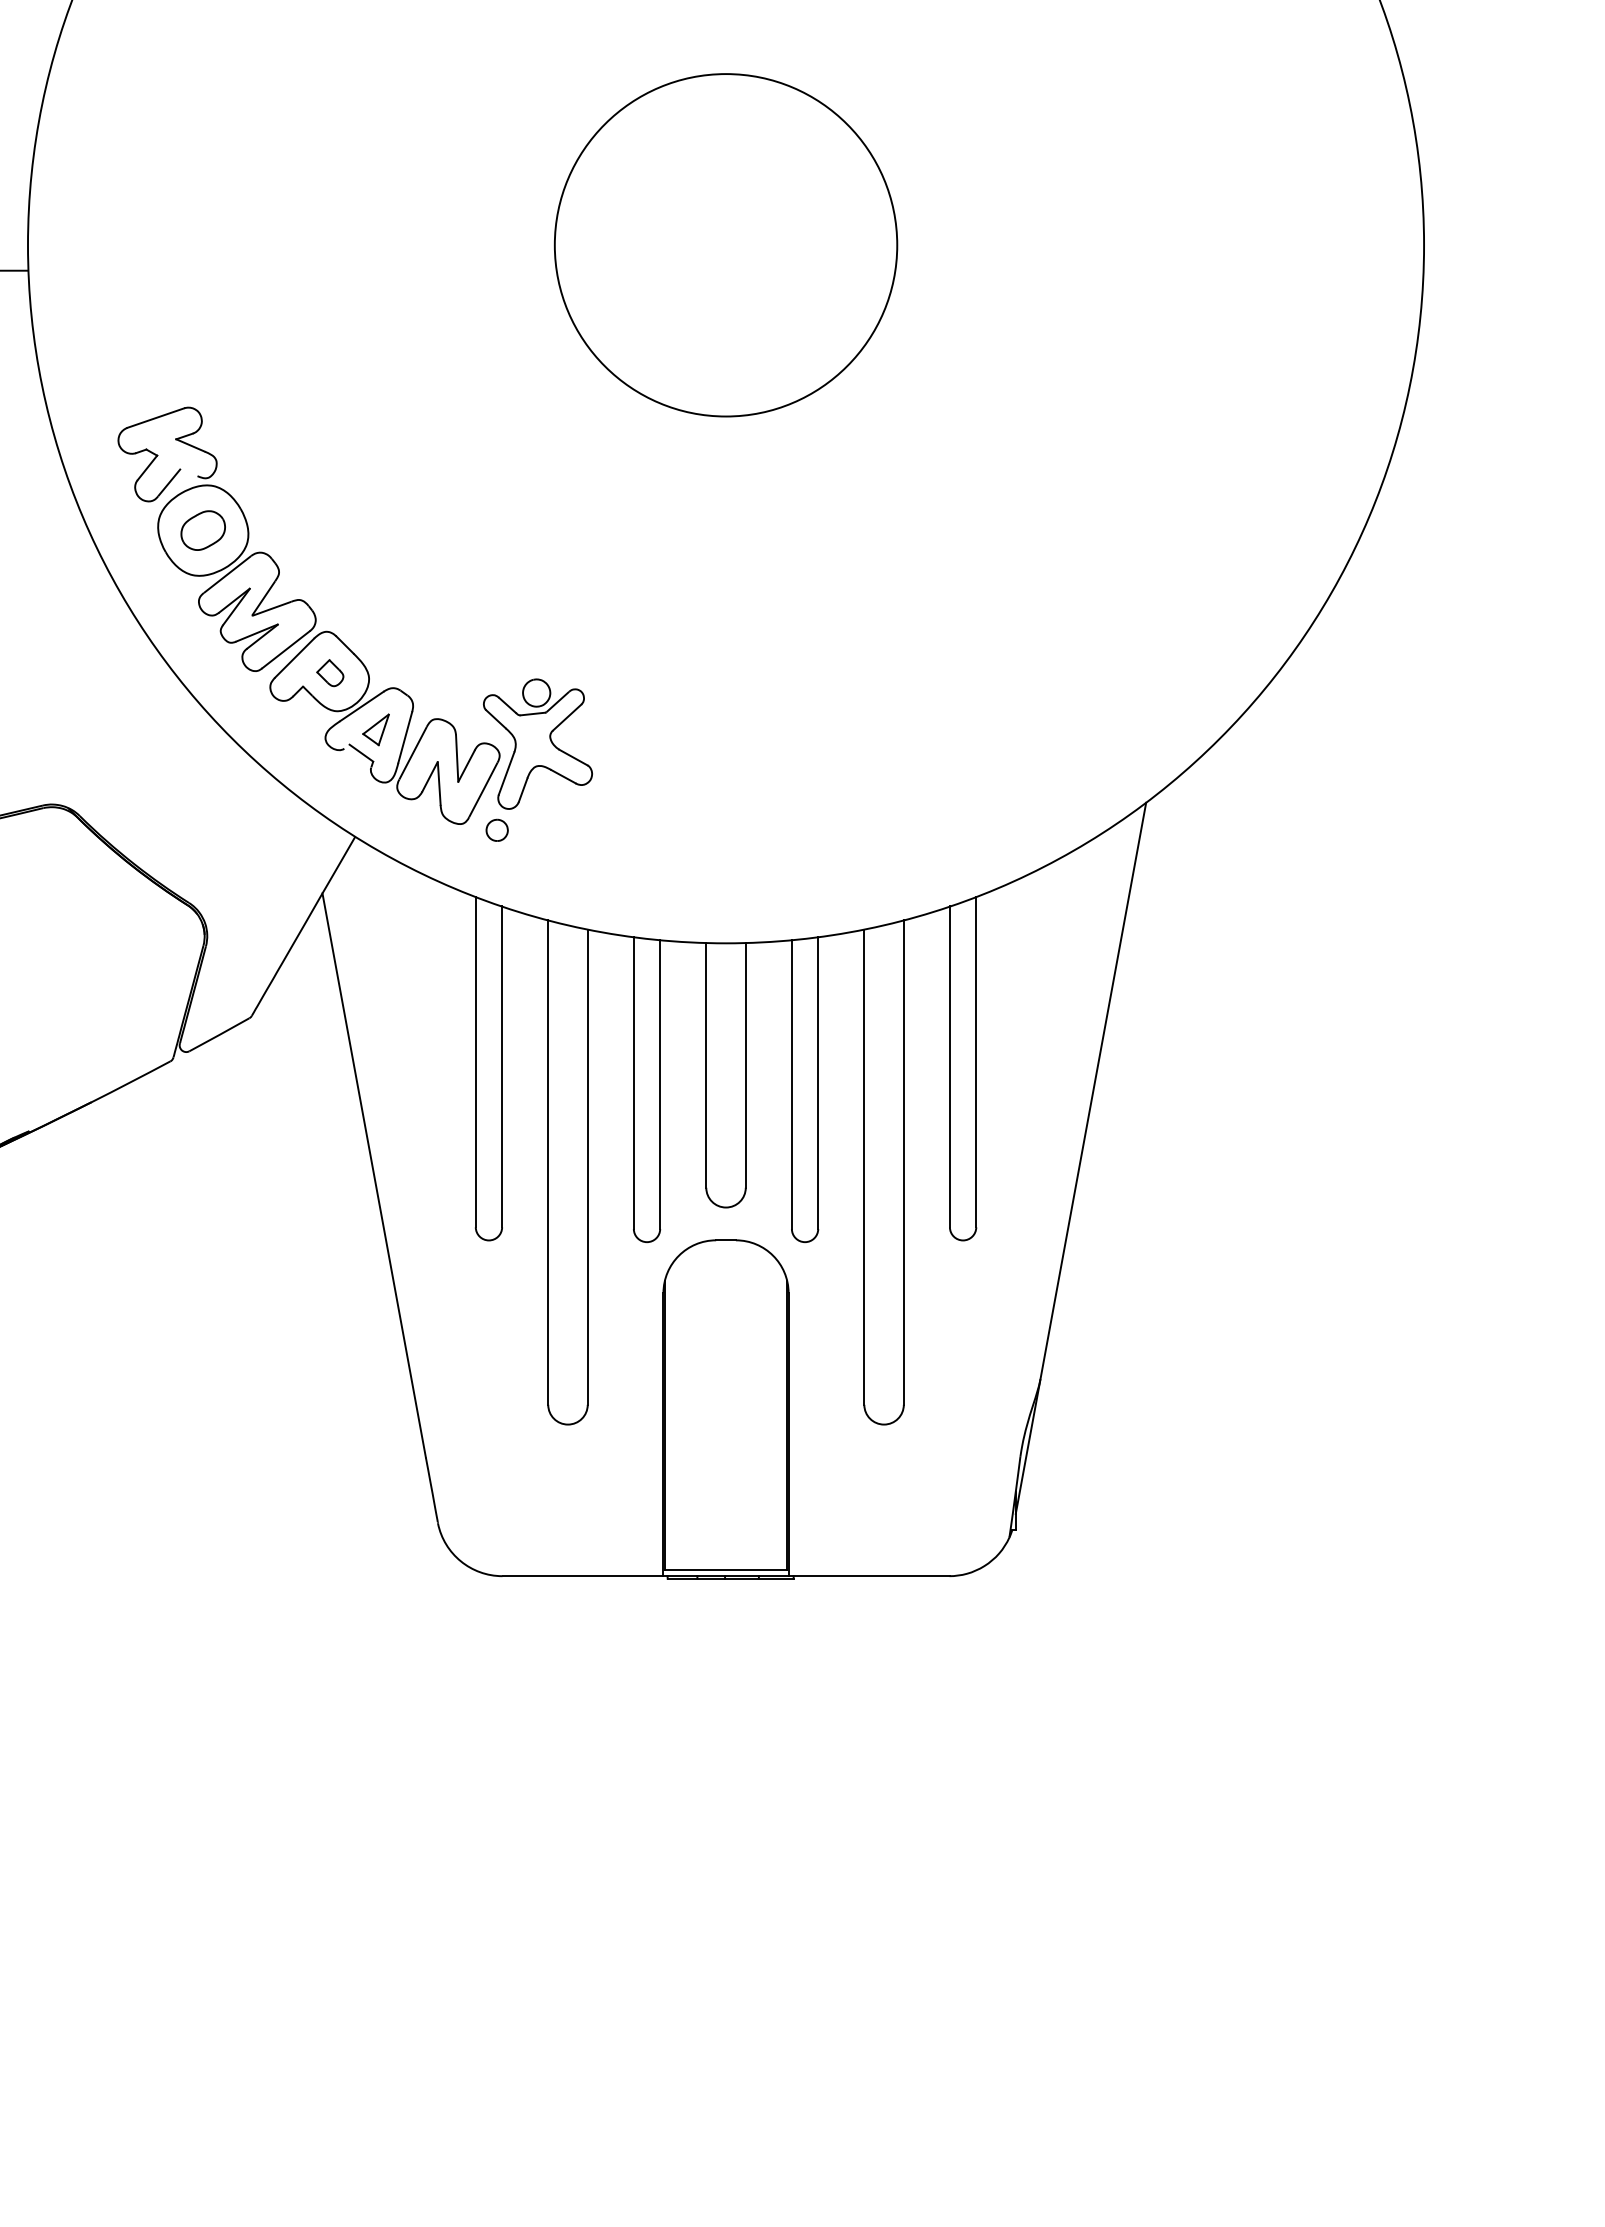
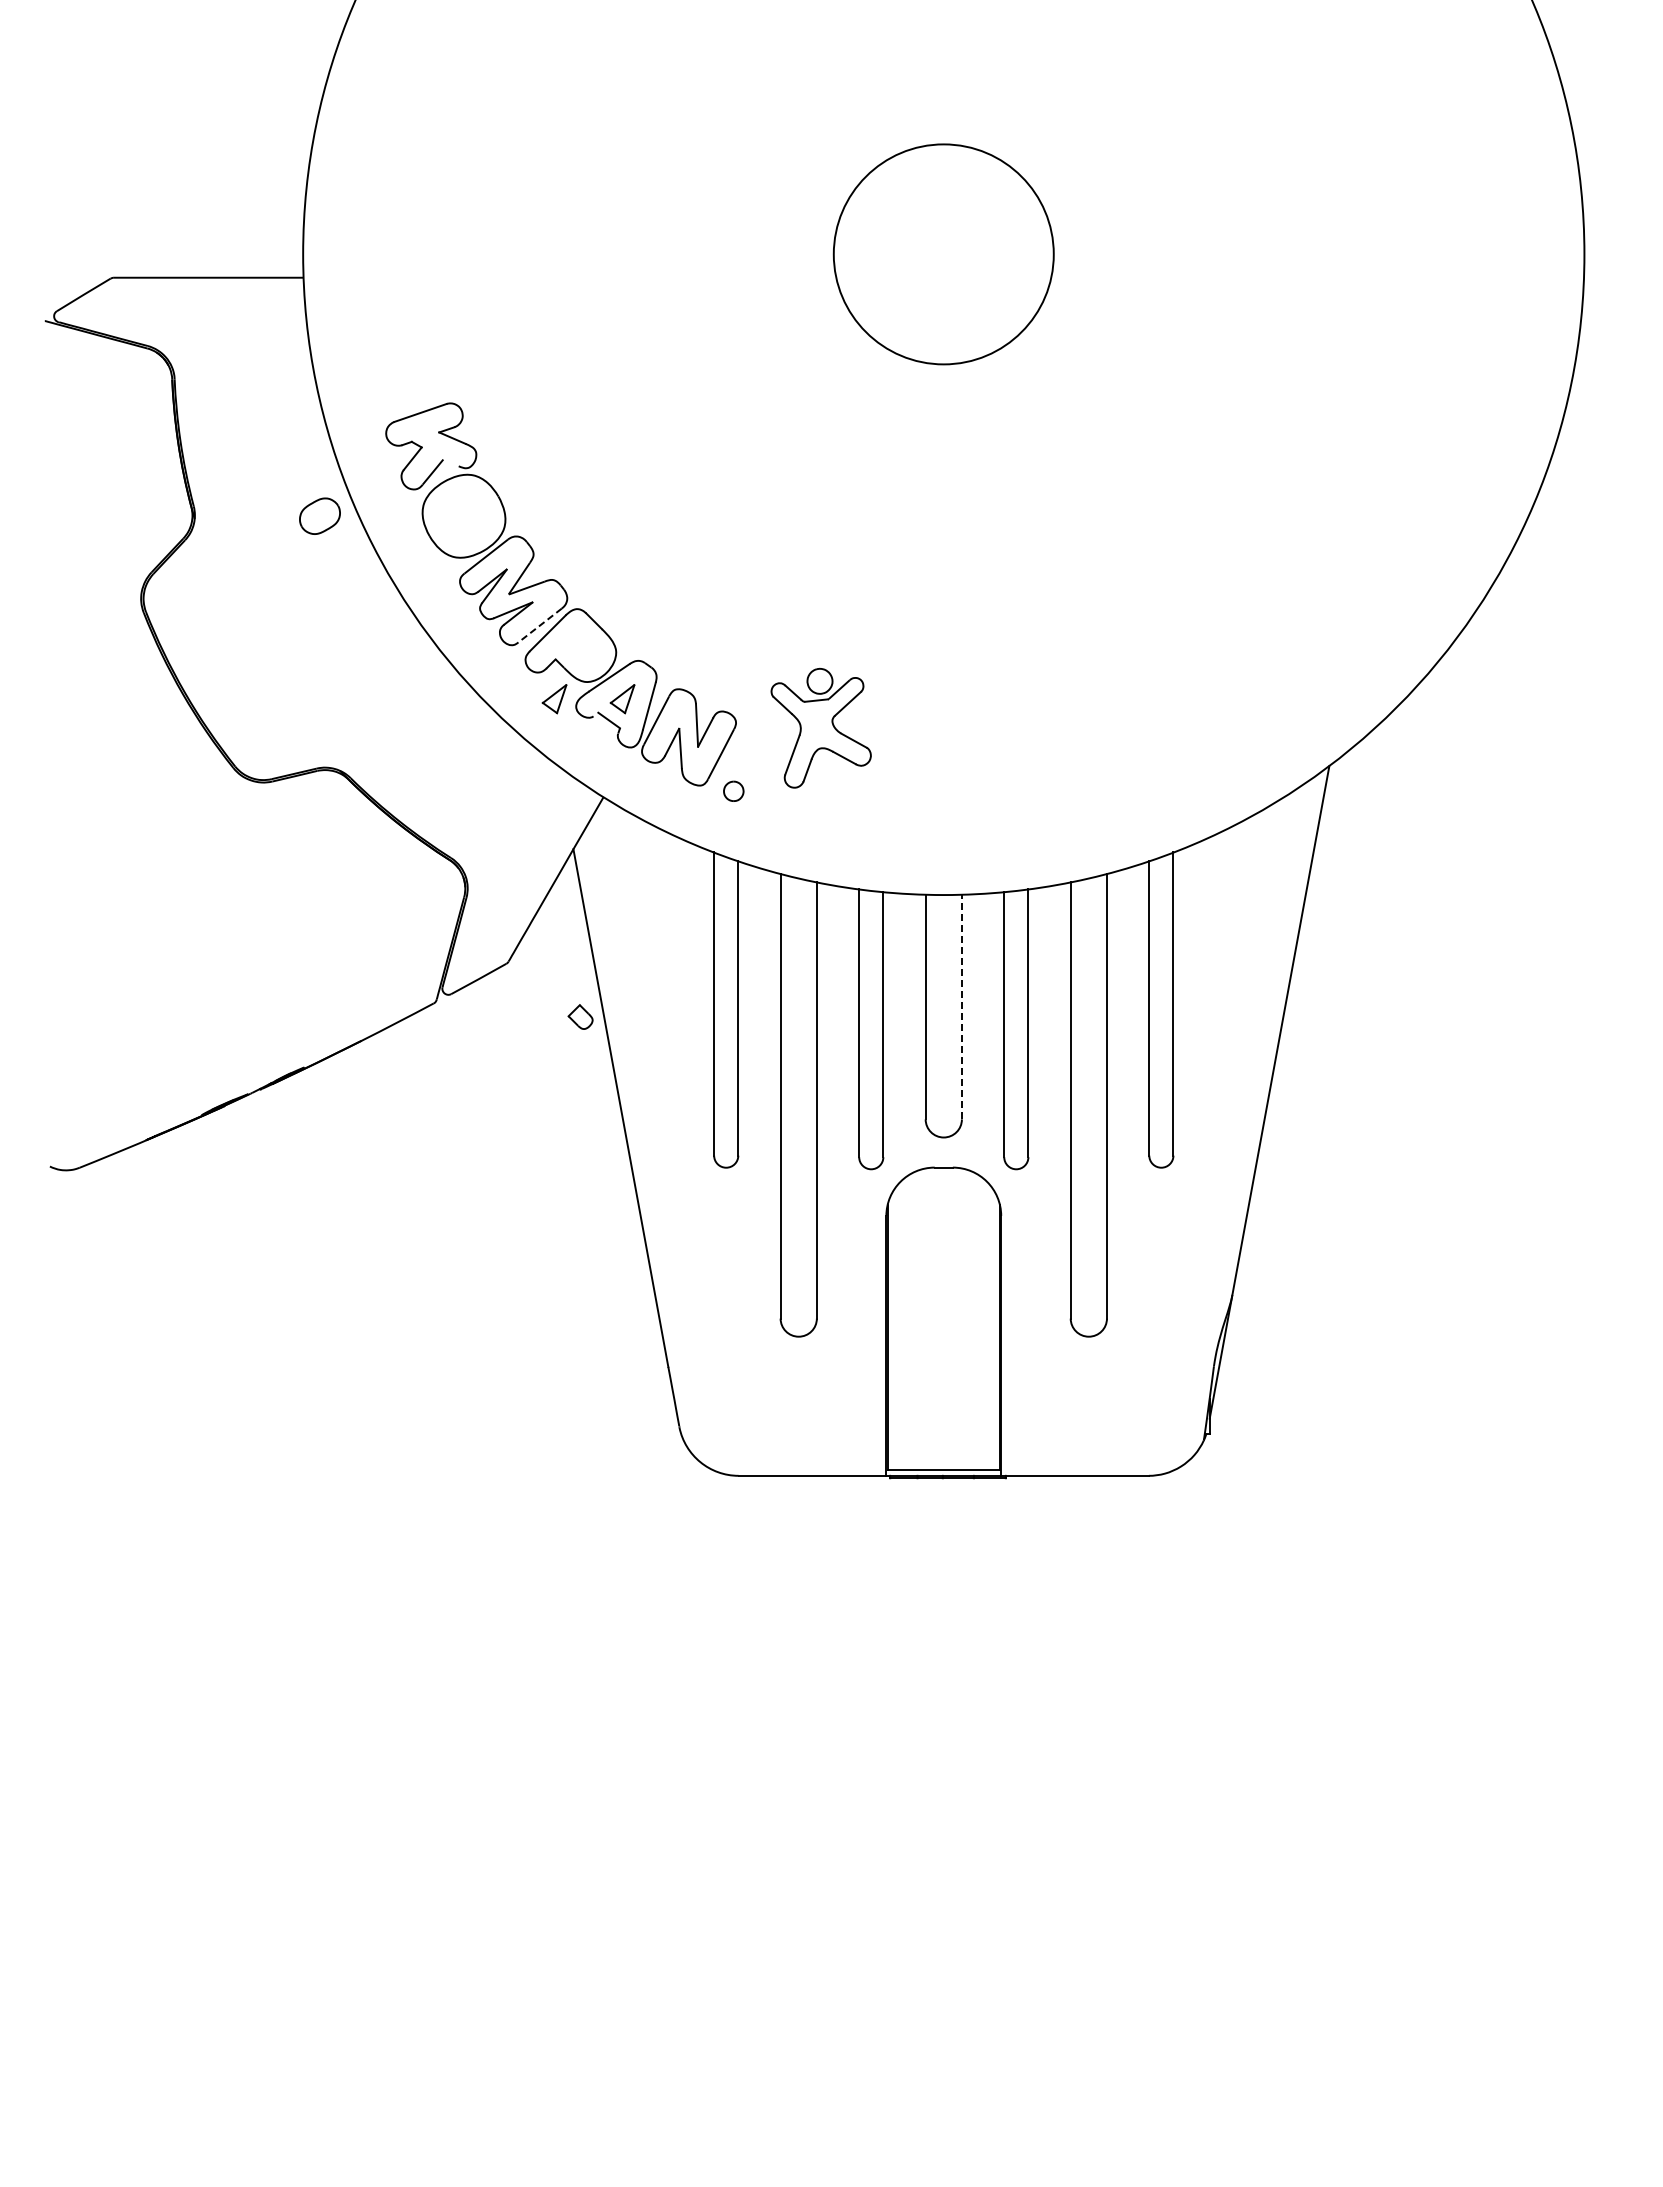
circle: (725, 245) -> (943, 254), size x0.7
part: (202, 529) -> (319, 515), moved
line: (286, 649) -> (540, 625), solid -> dashed
part: (330, 672) -> (580, 1016), moved
part: (301, 730) -> (554, 699), added
part: (537, 743) -> (820, 727), moved
line: (745, 1064) -> (961, 1006), solid -> dashed

